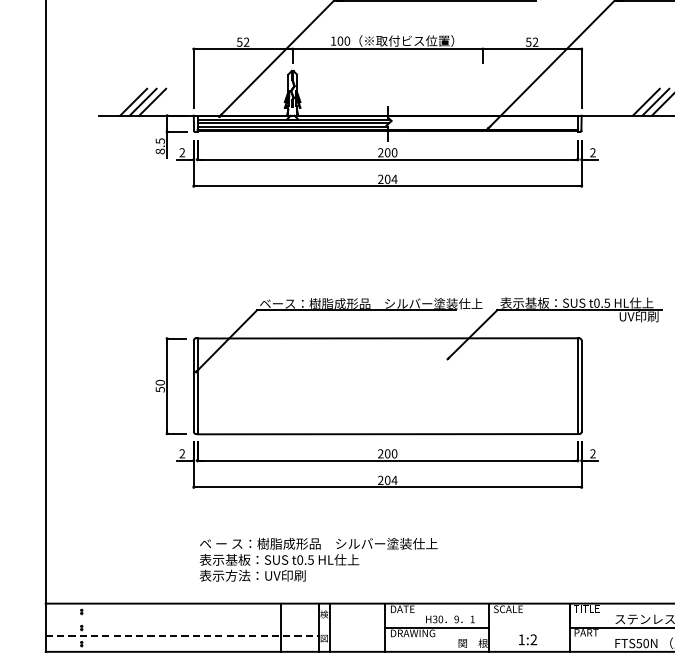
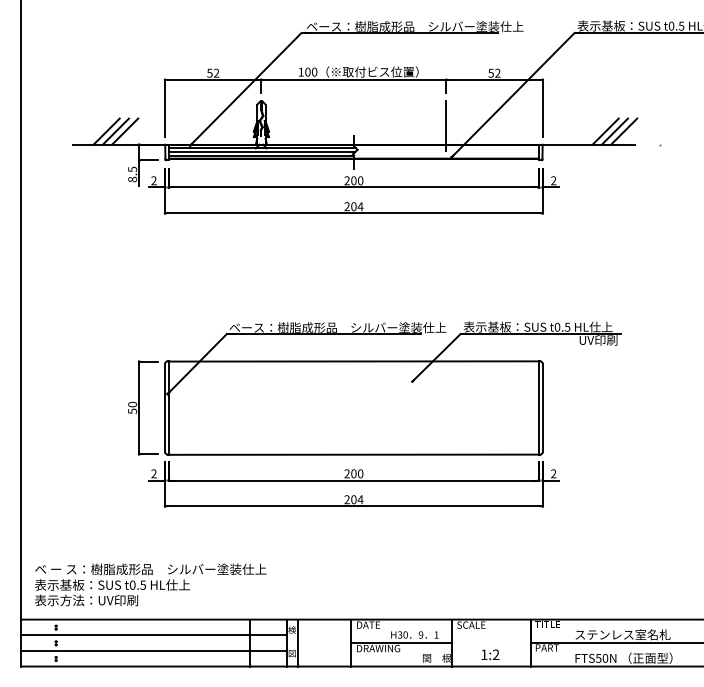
line: (482, 95) -> (446, 125), added
text: (318, 559) -> (150, 584), moved
line: (181, 619) -> (153, 635), added
line: (181, 635) -> (153, 650), dashed -> solid

